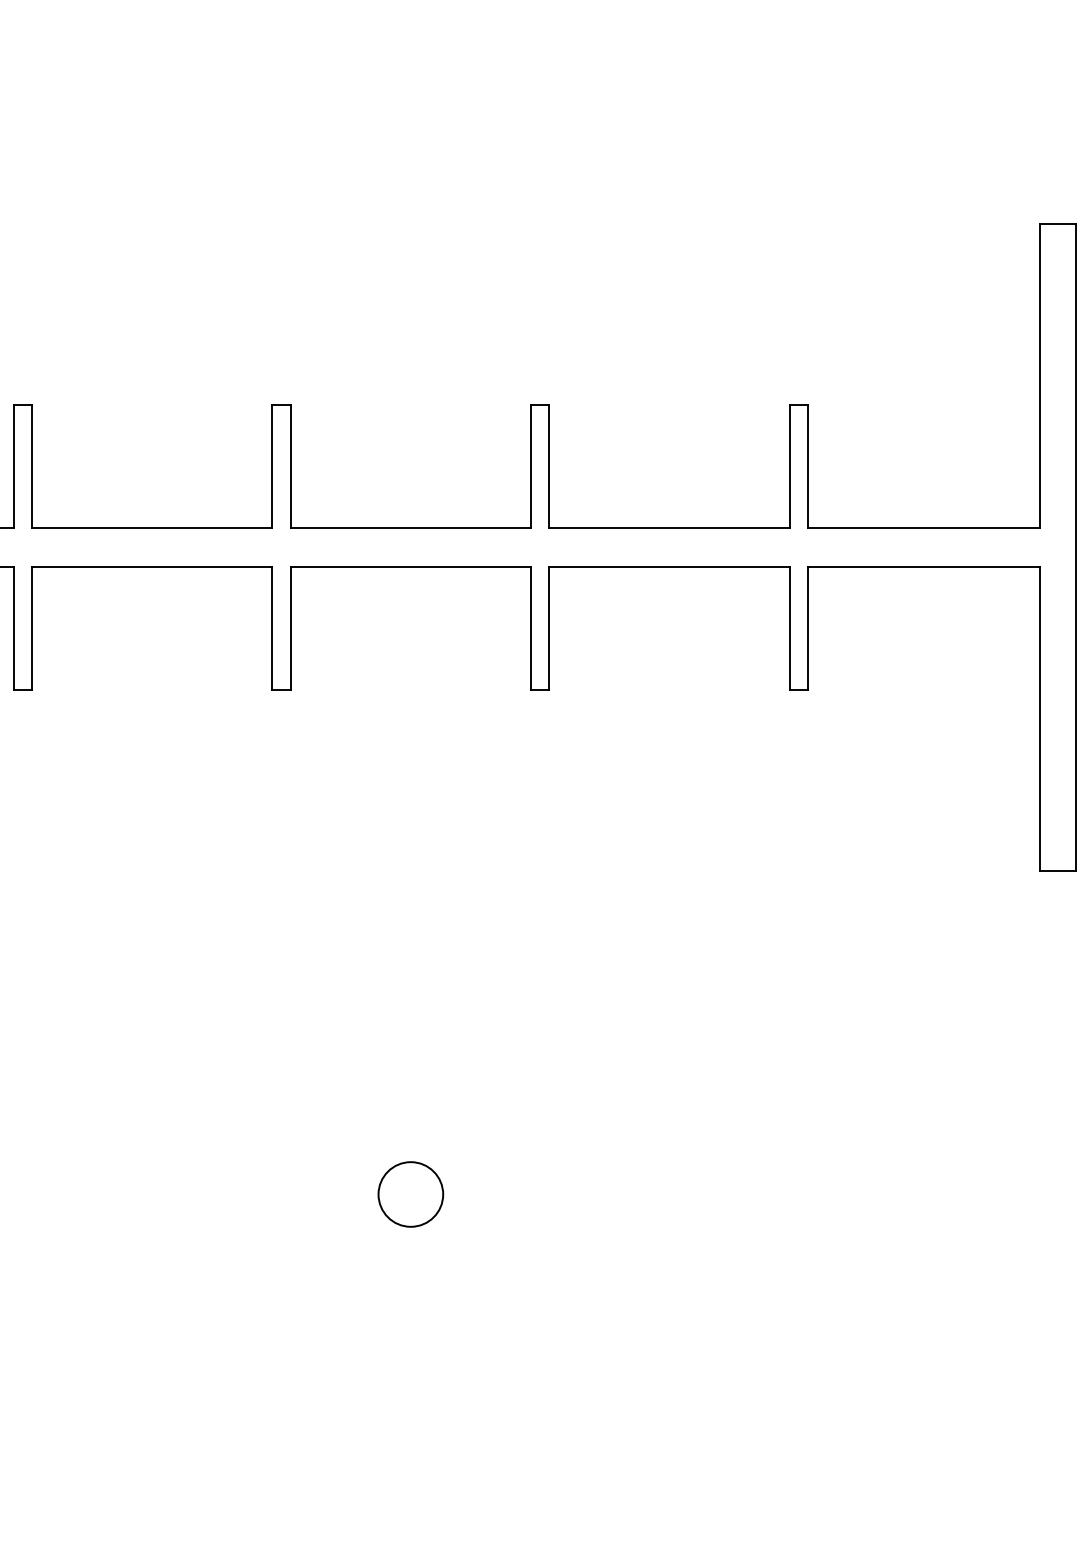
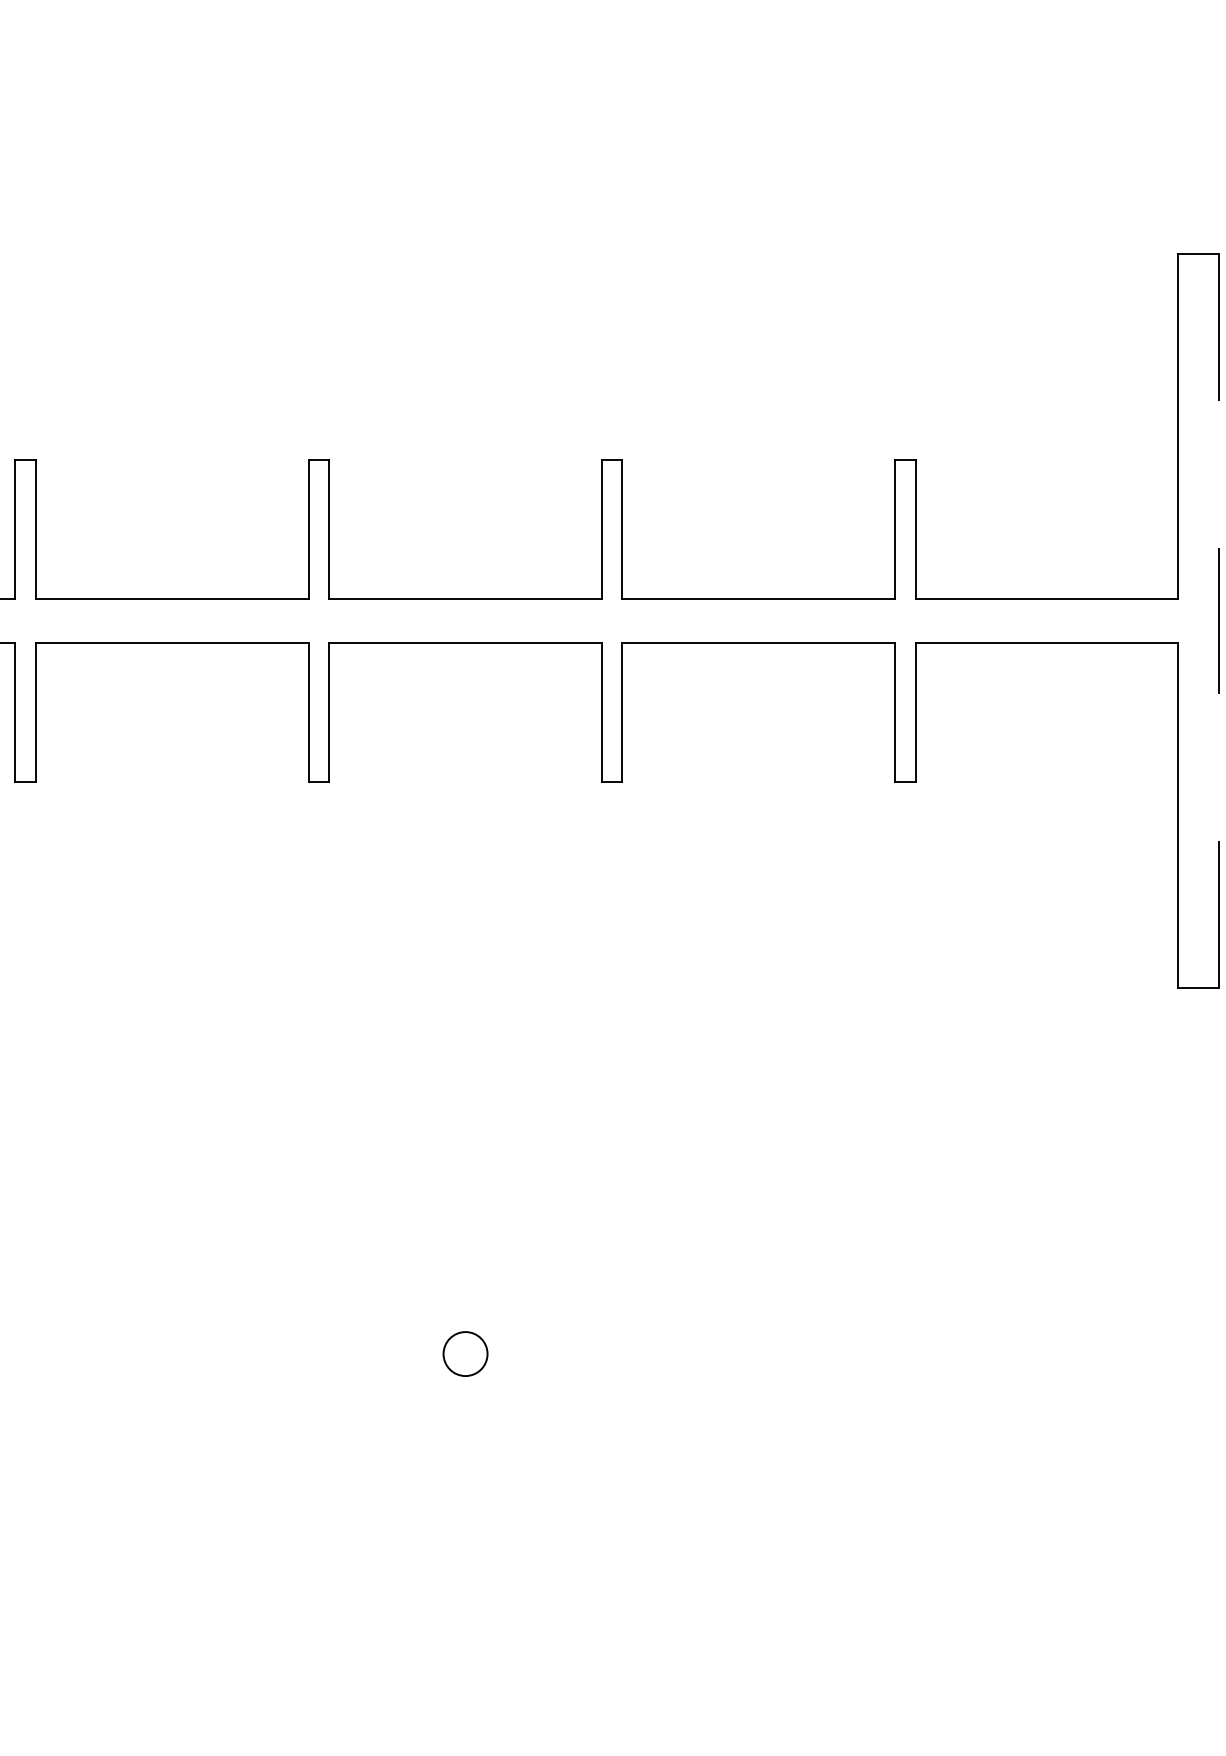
line: (1075, 548) -> (1218, 621), solid -> dashed
circle: (410, 1194) -> (465, 1354), size x0.6

